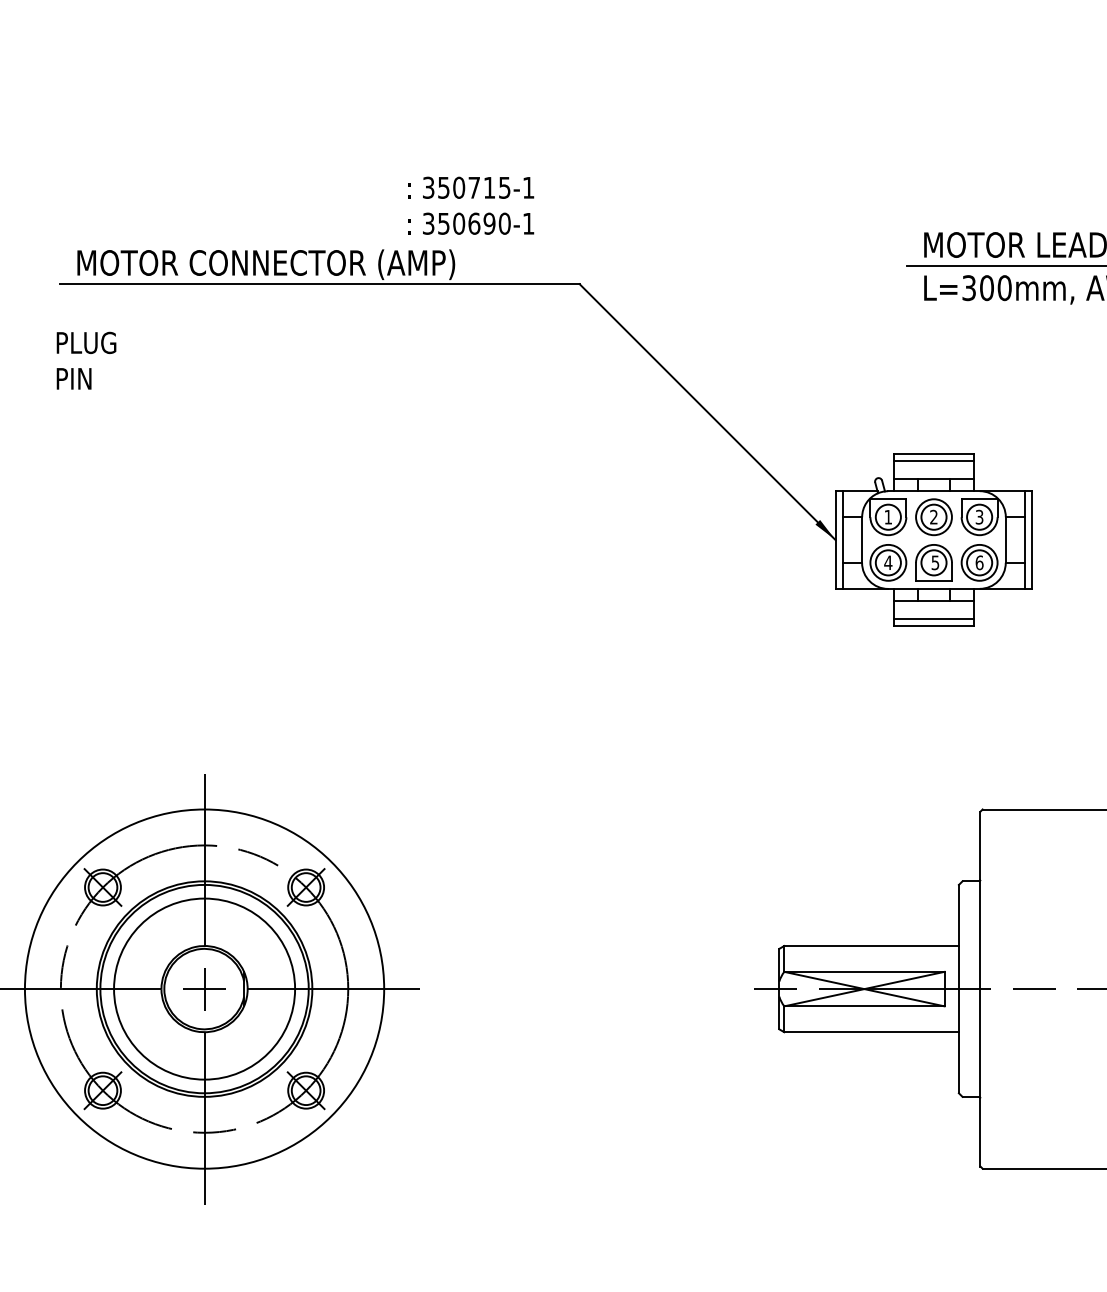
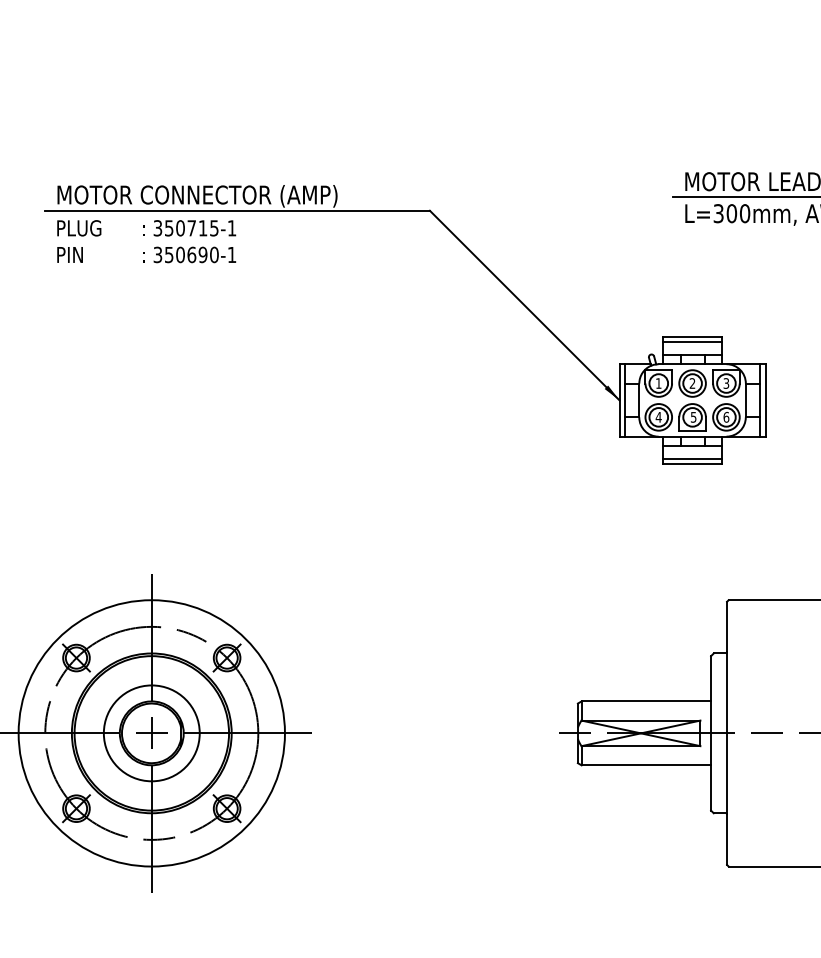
text: (471, 205) -> (189, 241), moved
text: (86, 360) -> (79, 241), moved
circle: (204, 989) -> (151, 733), size x0.71

